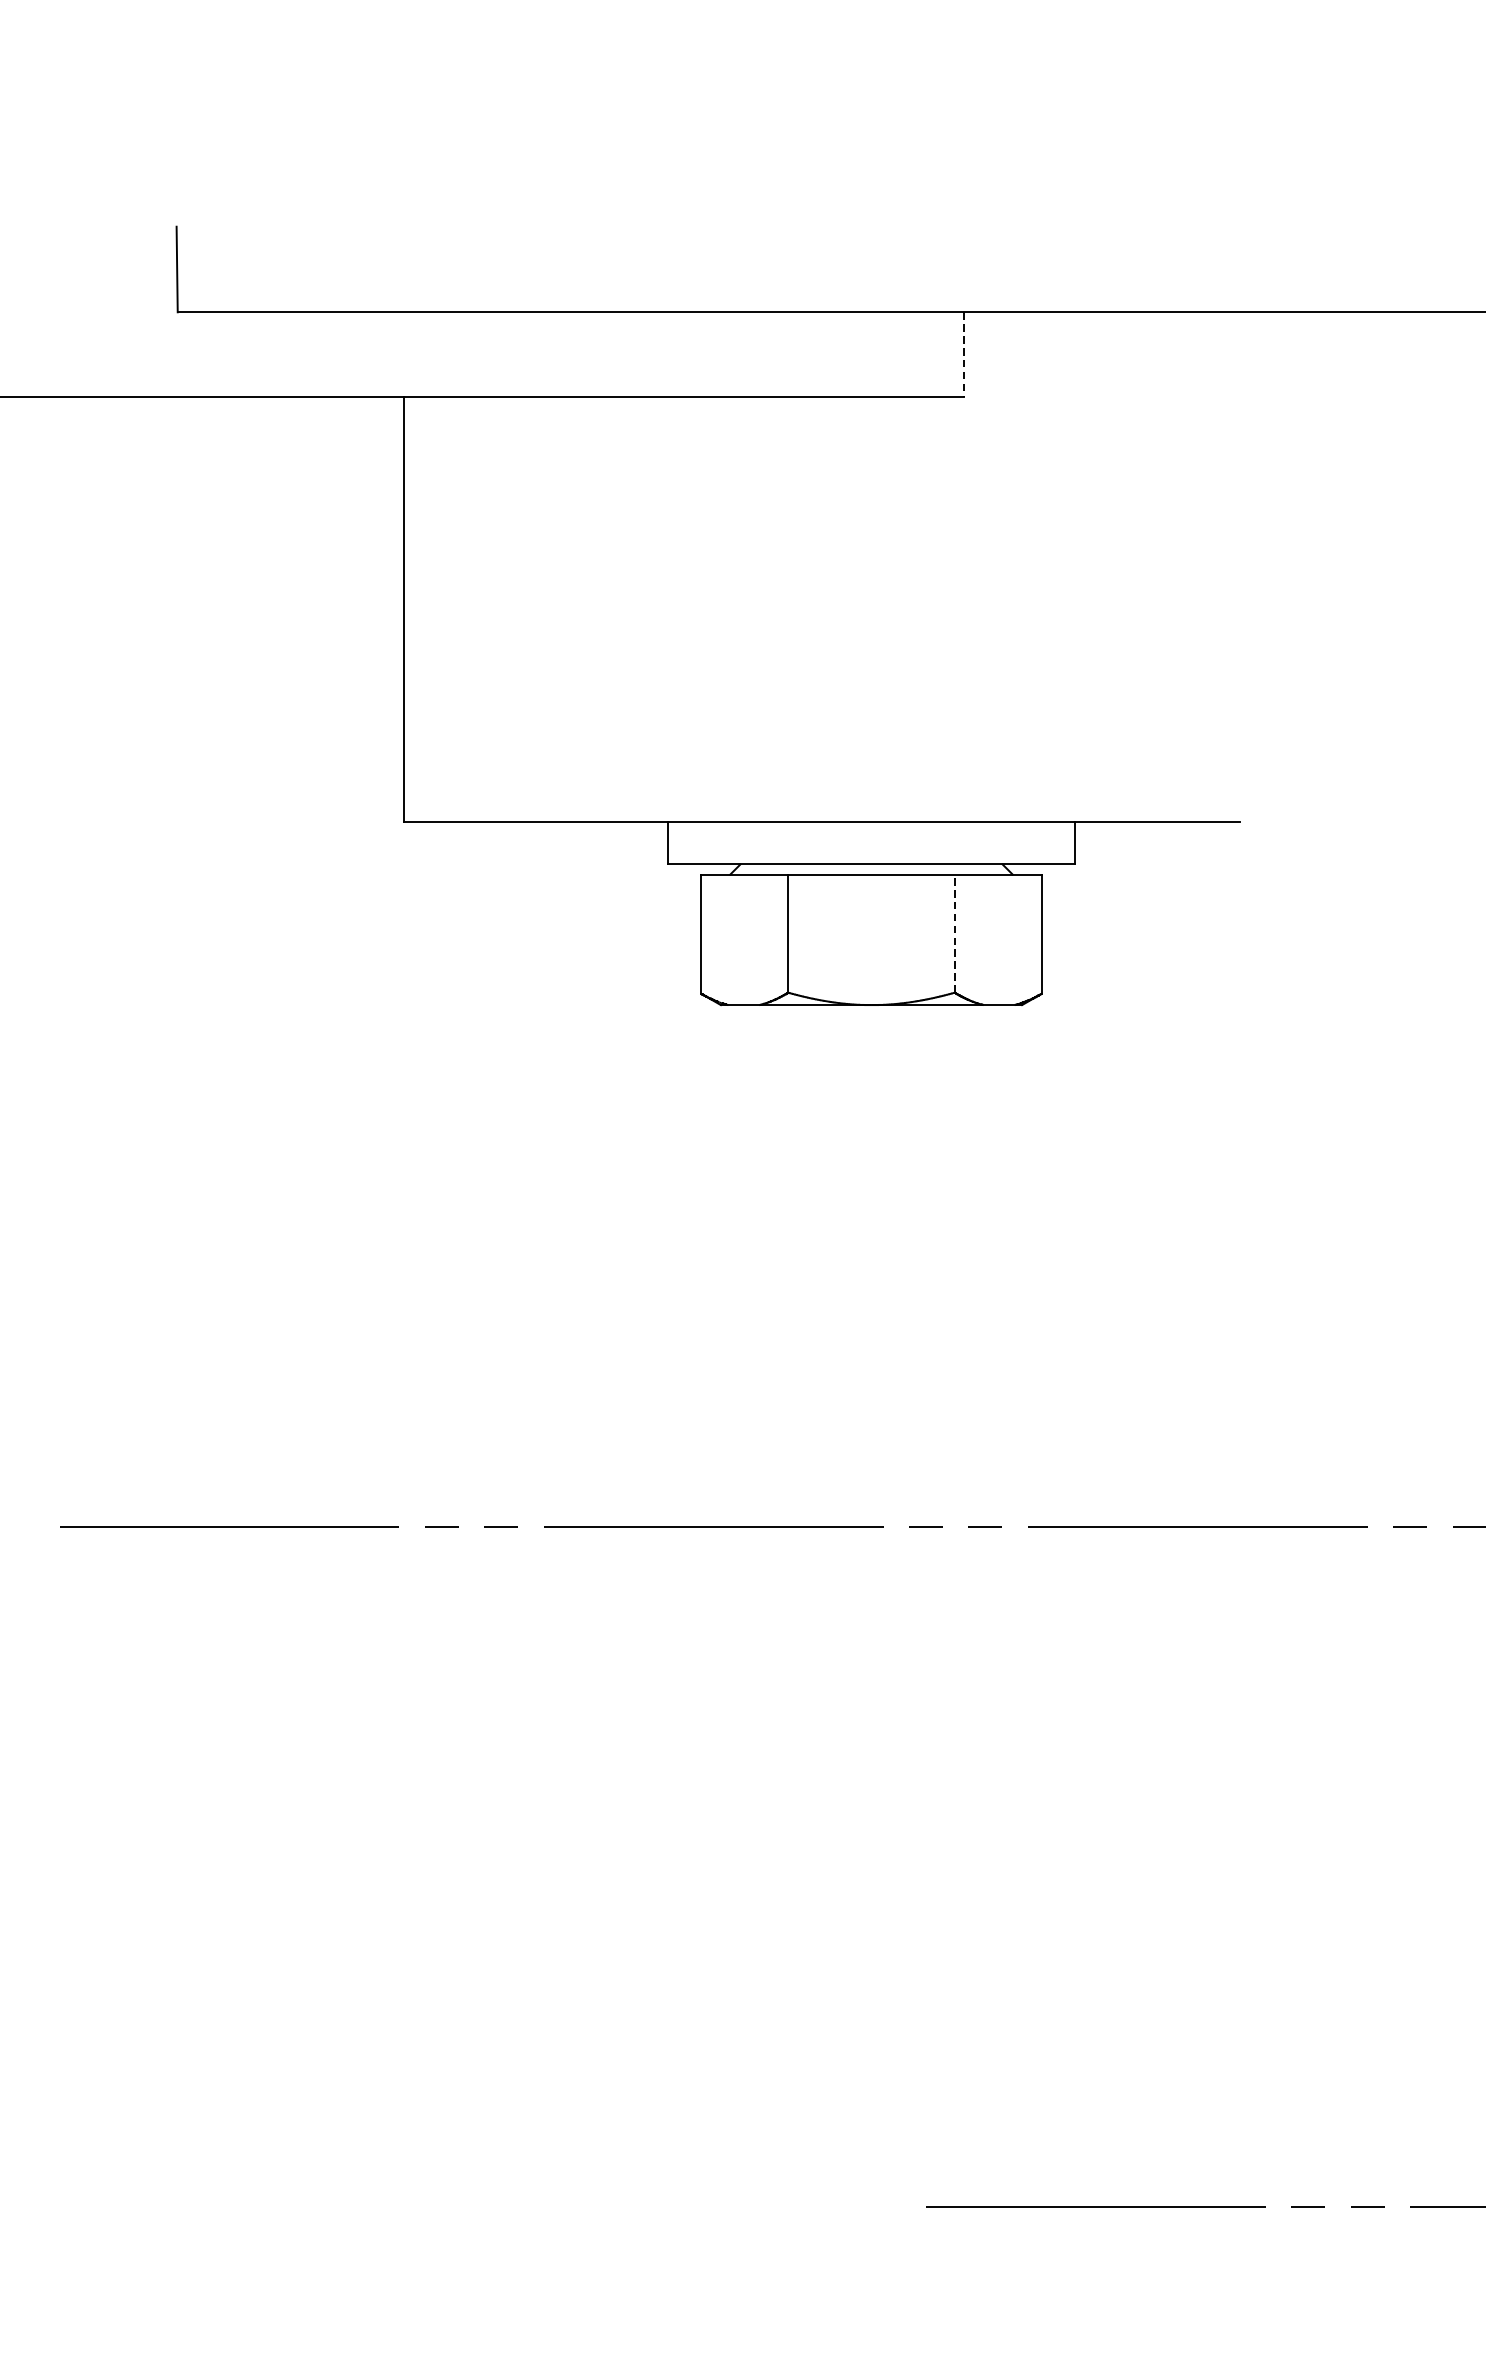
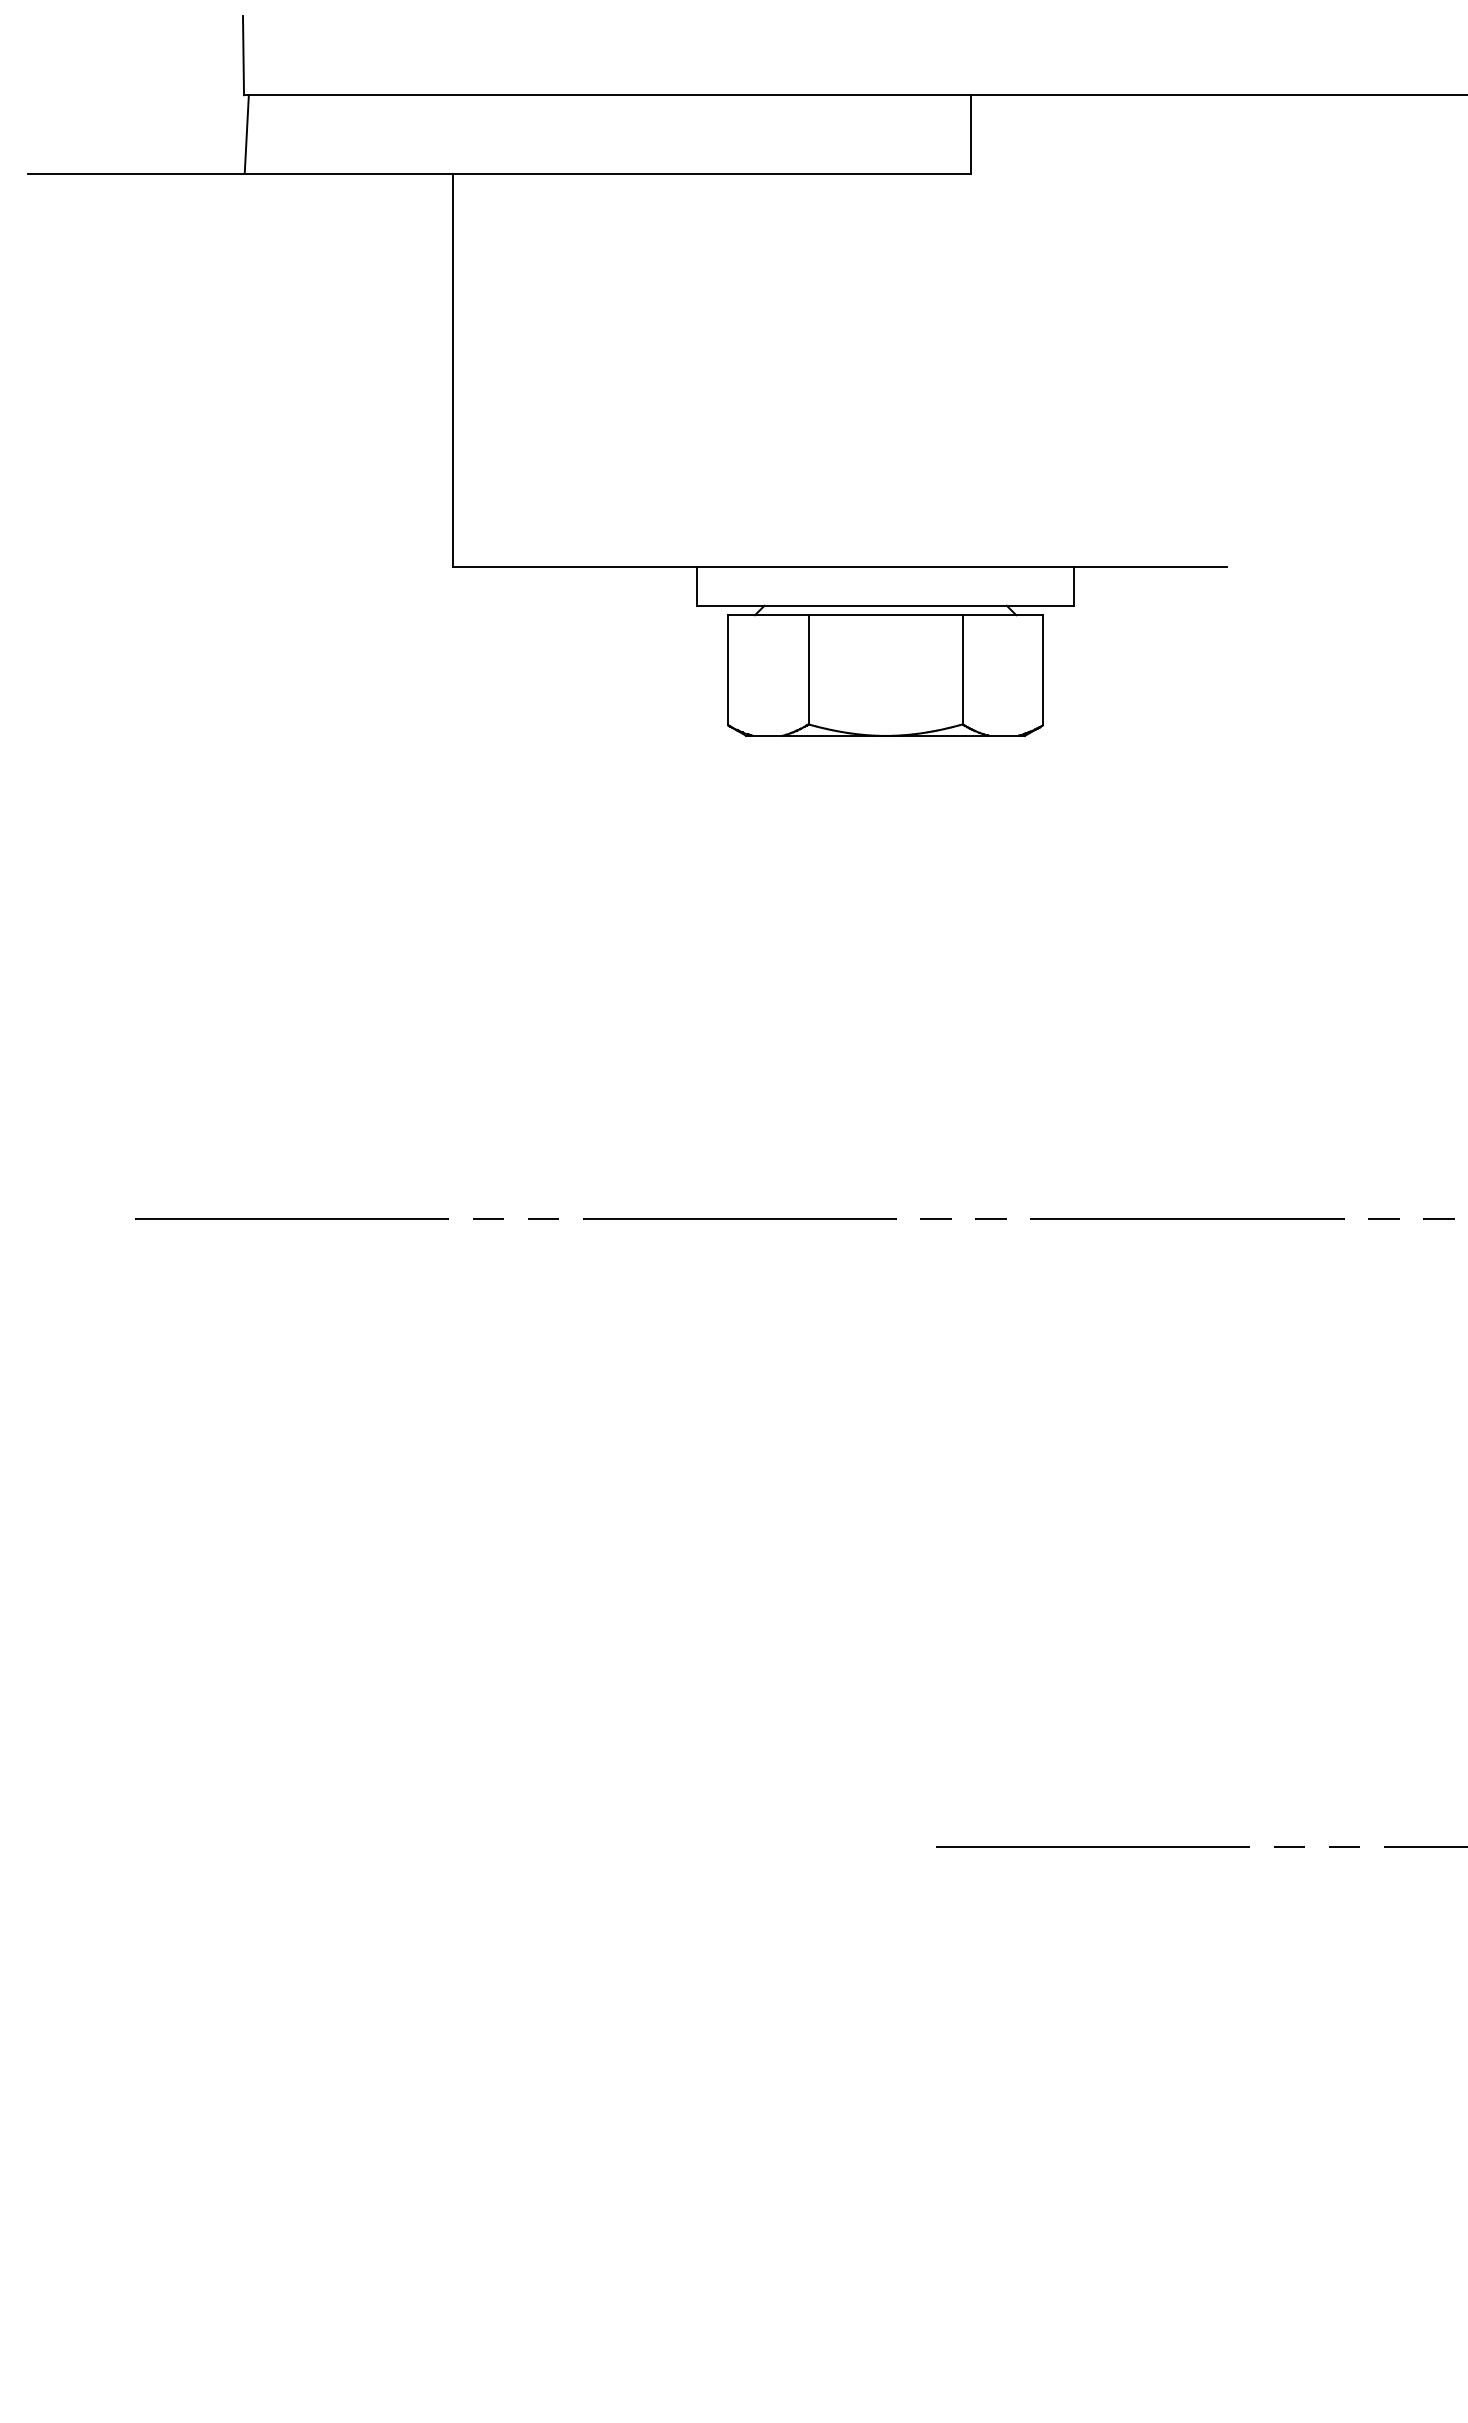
line: (180, 354) -> (246, 134), added
line: (964, 354) -> (971, 134), dashed -> solid
line: (954, 933) -> (962, 669), dashed -> solid

